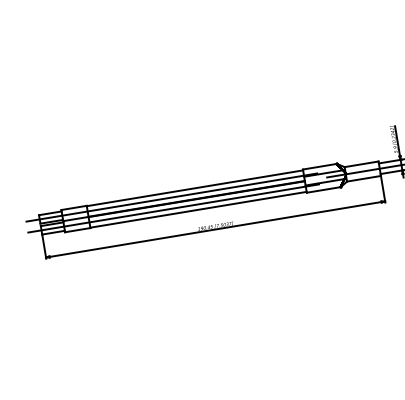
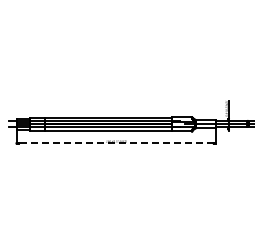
line: (214, 229) -> (115, 143), solid -> dashed

